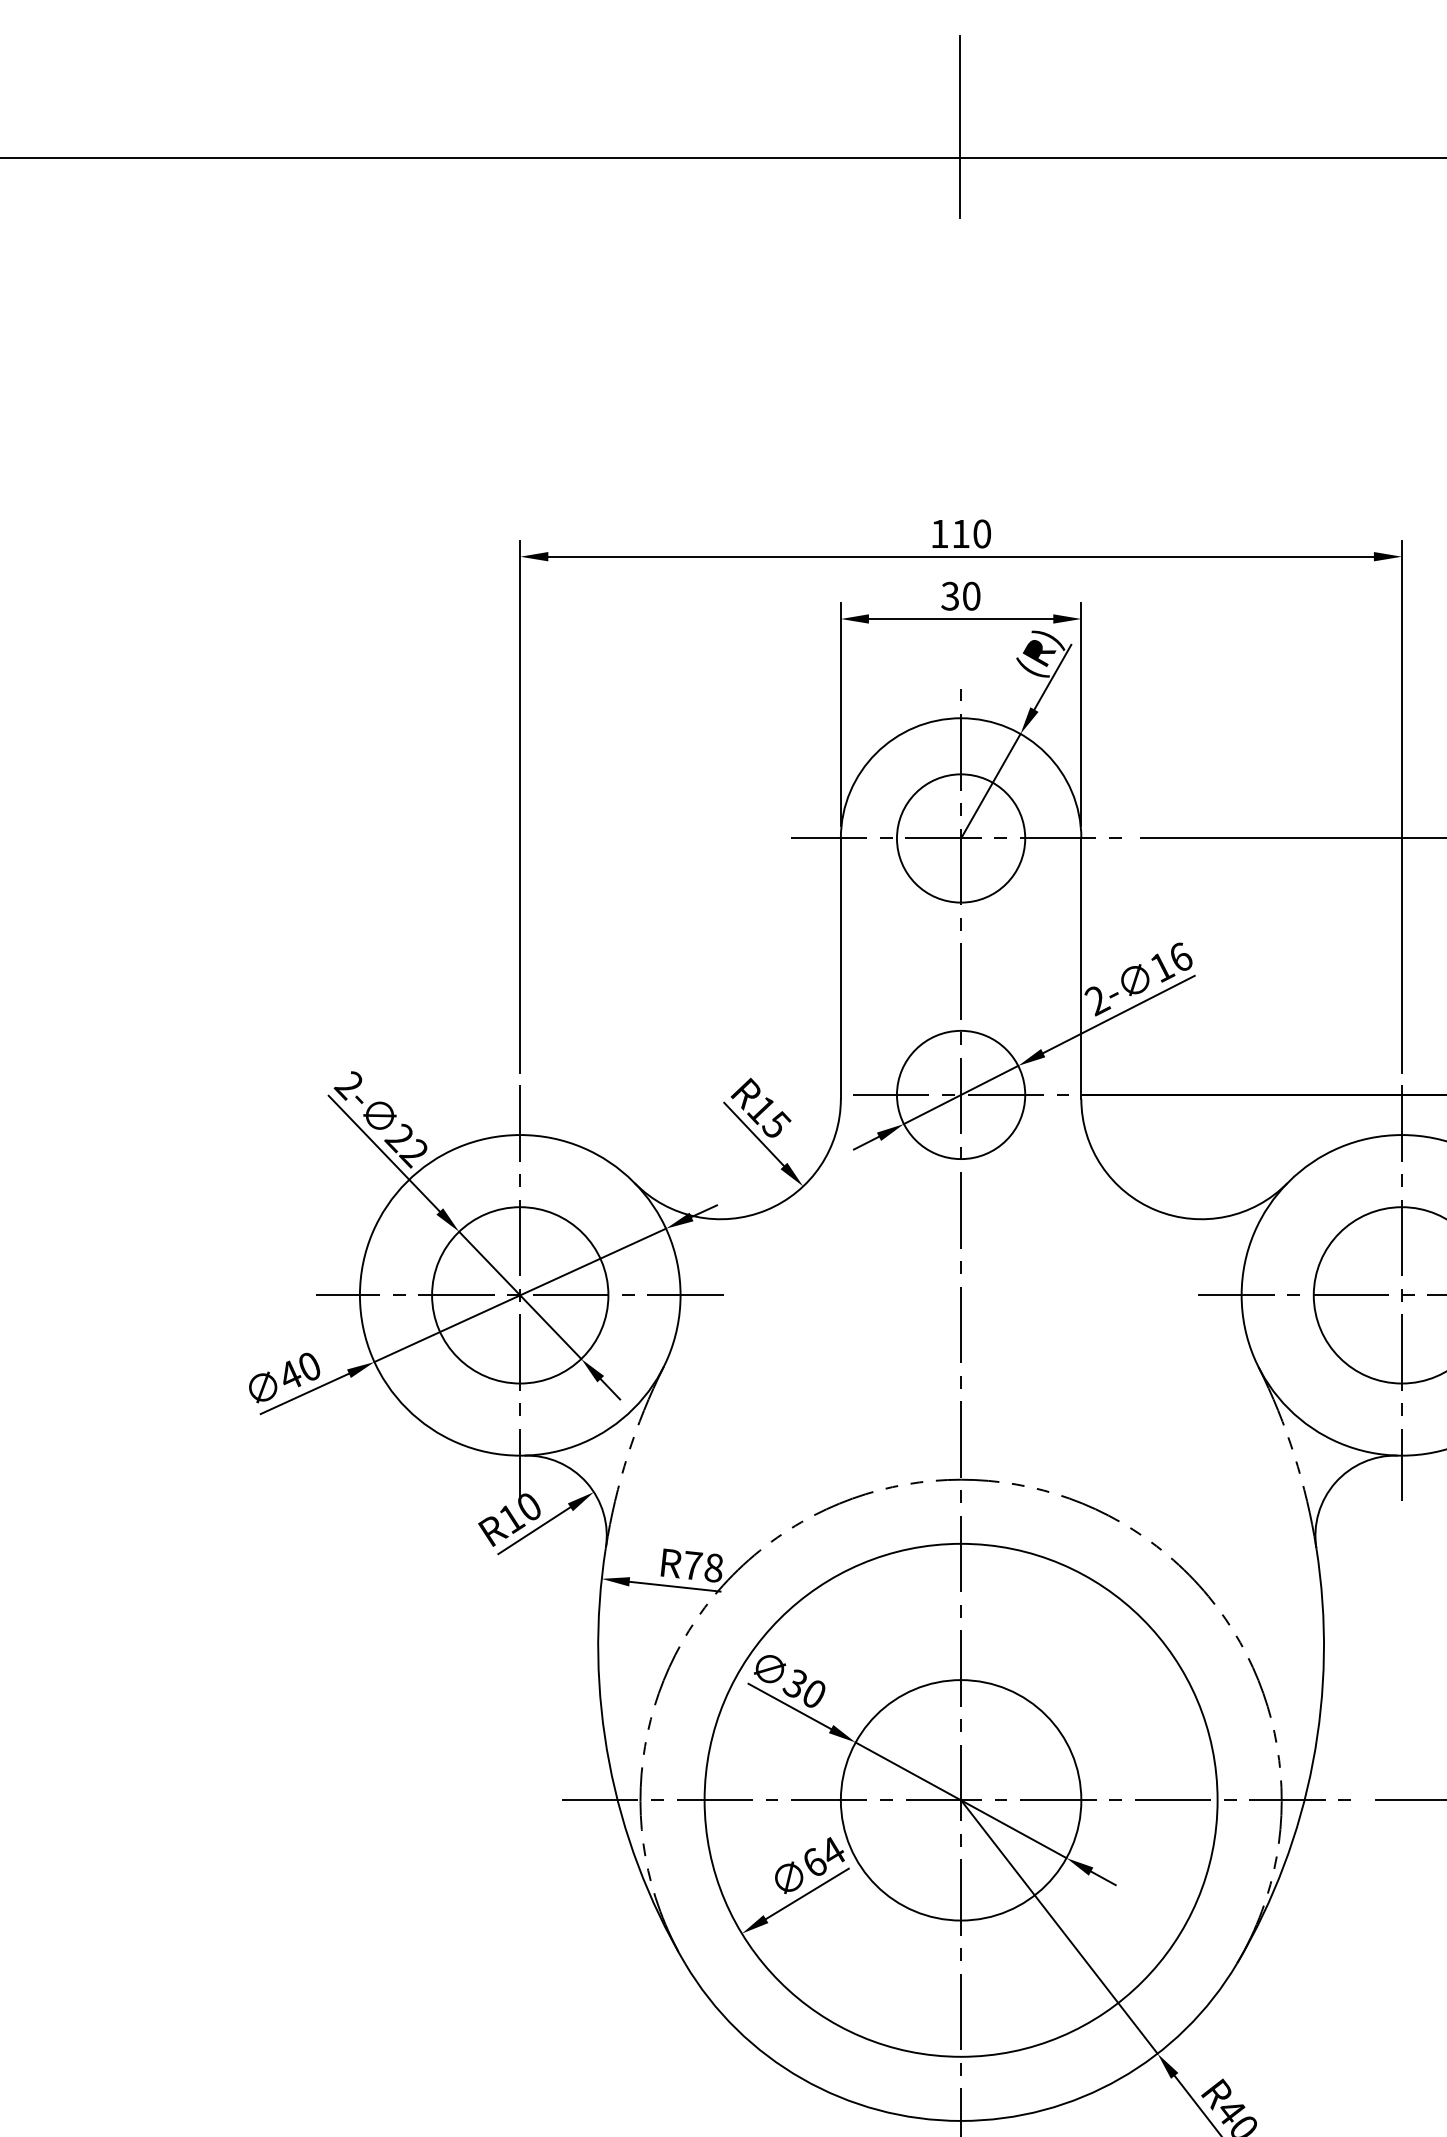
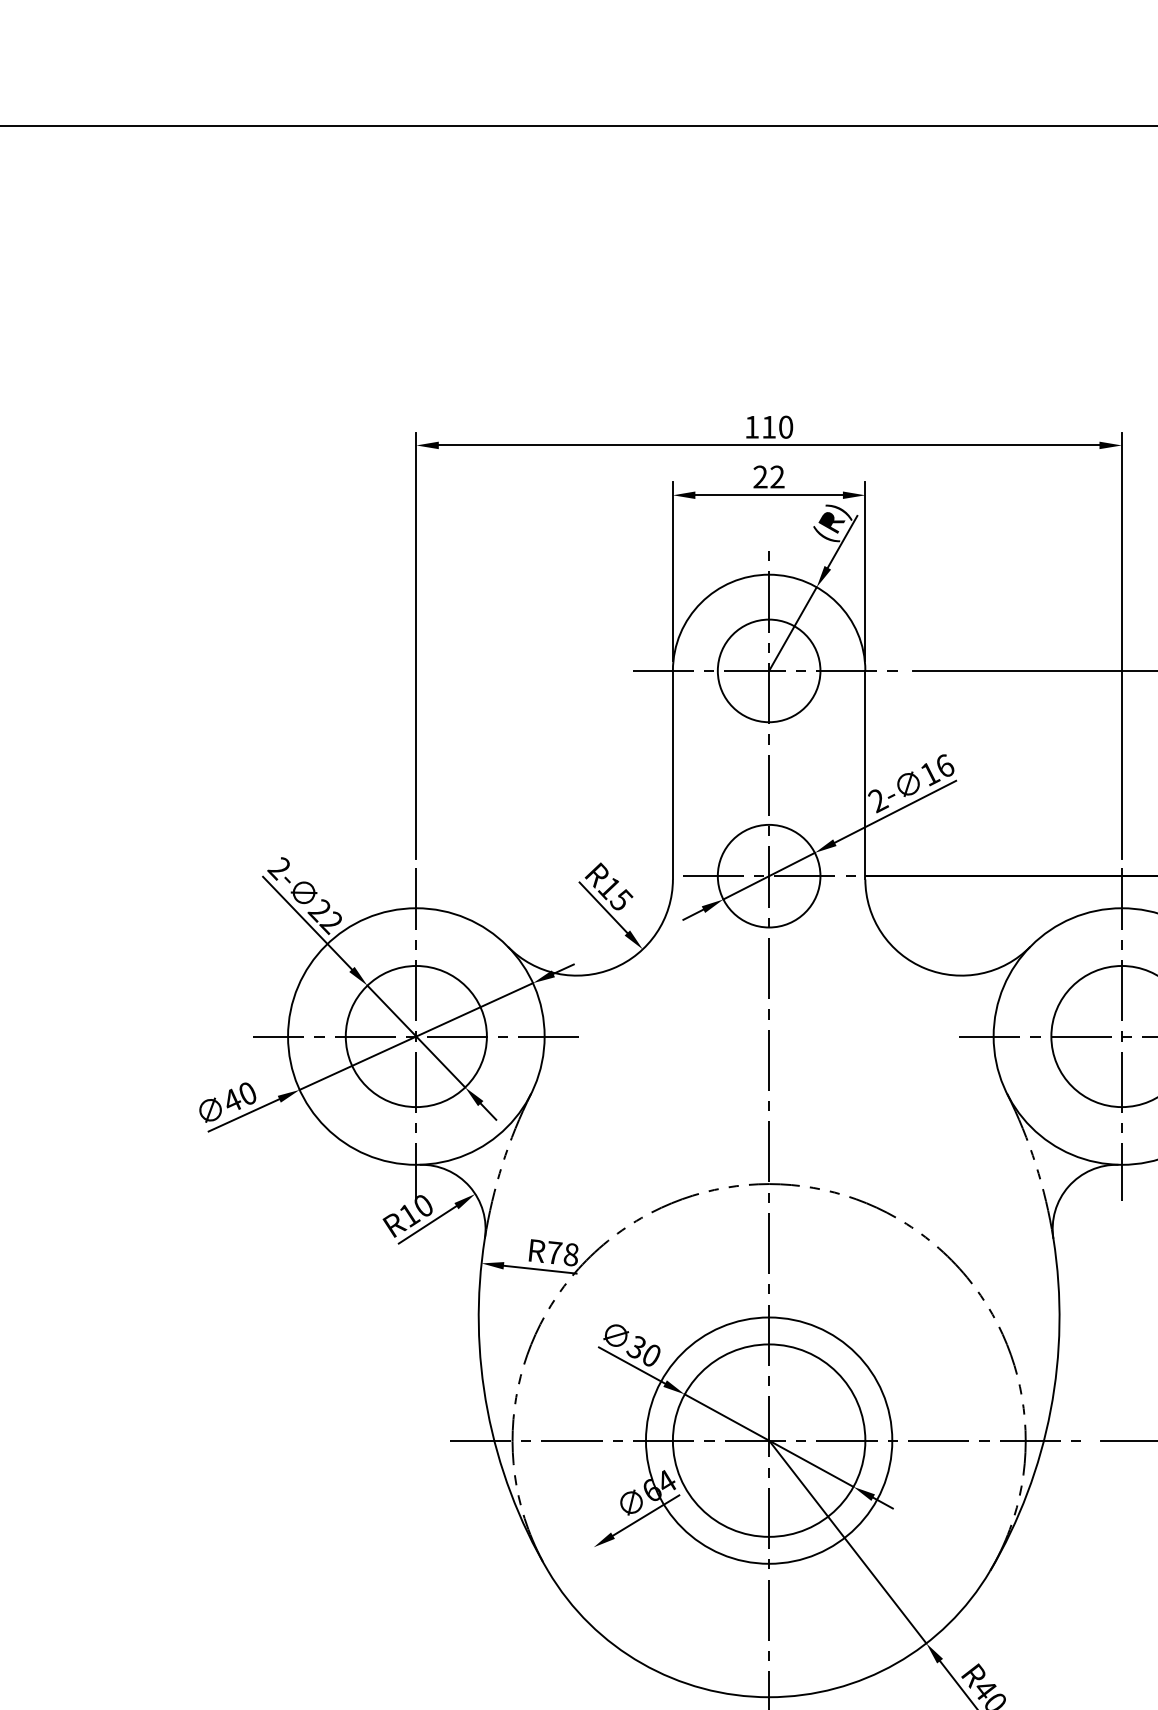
line: (959, 126) -> (767, 101), removed
text: (960, 595) -> (768, 476), 30 -> 22
circle: (960, 1800) -> (768, 1440), size x0.6

